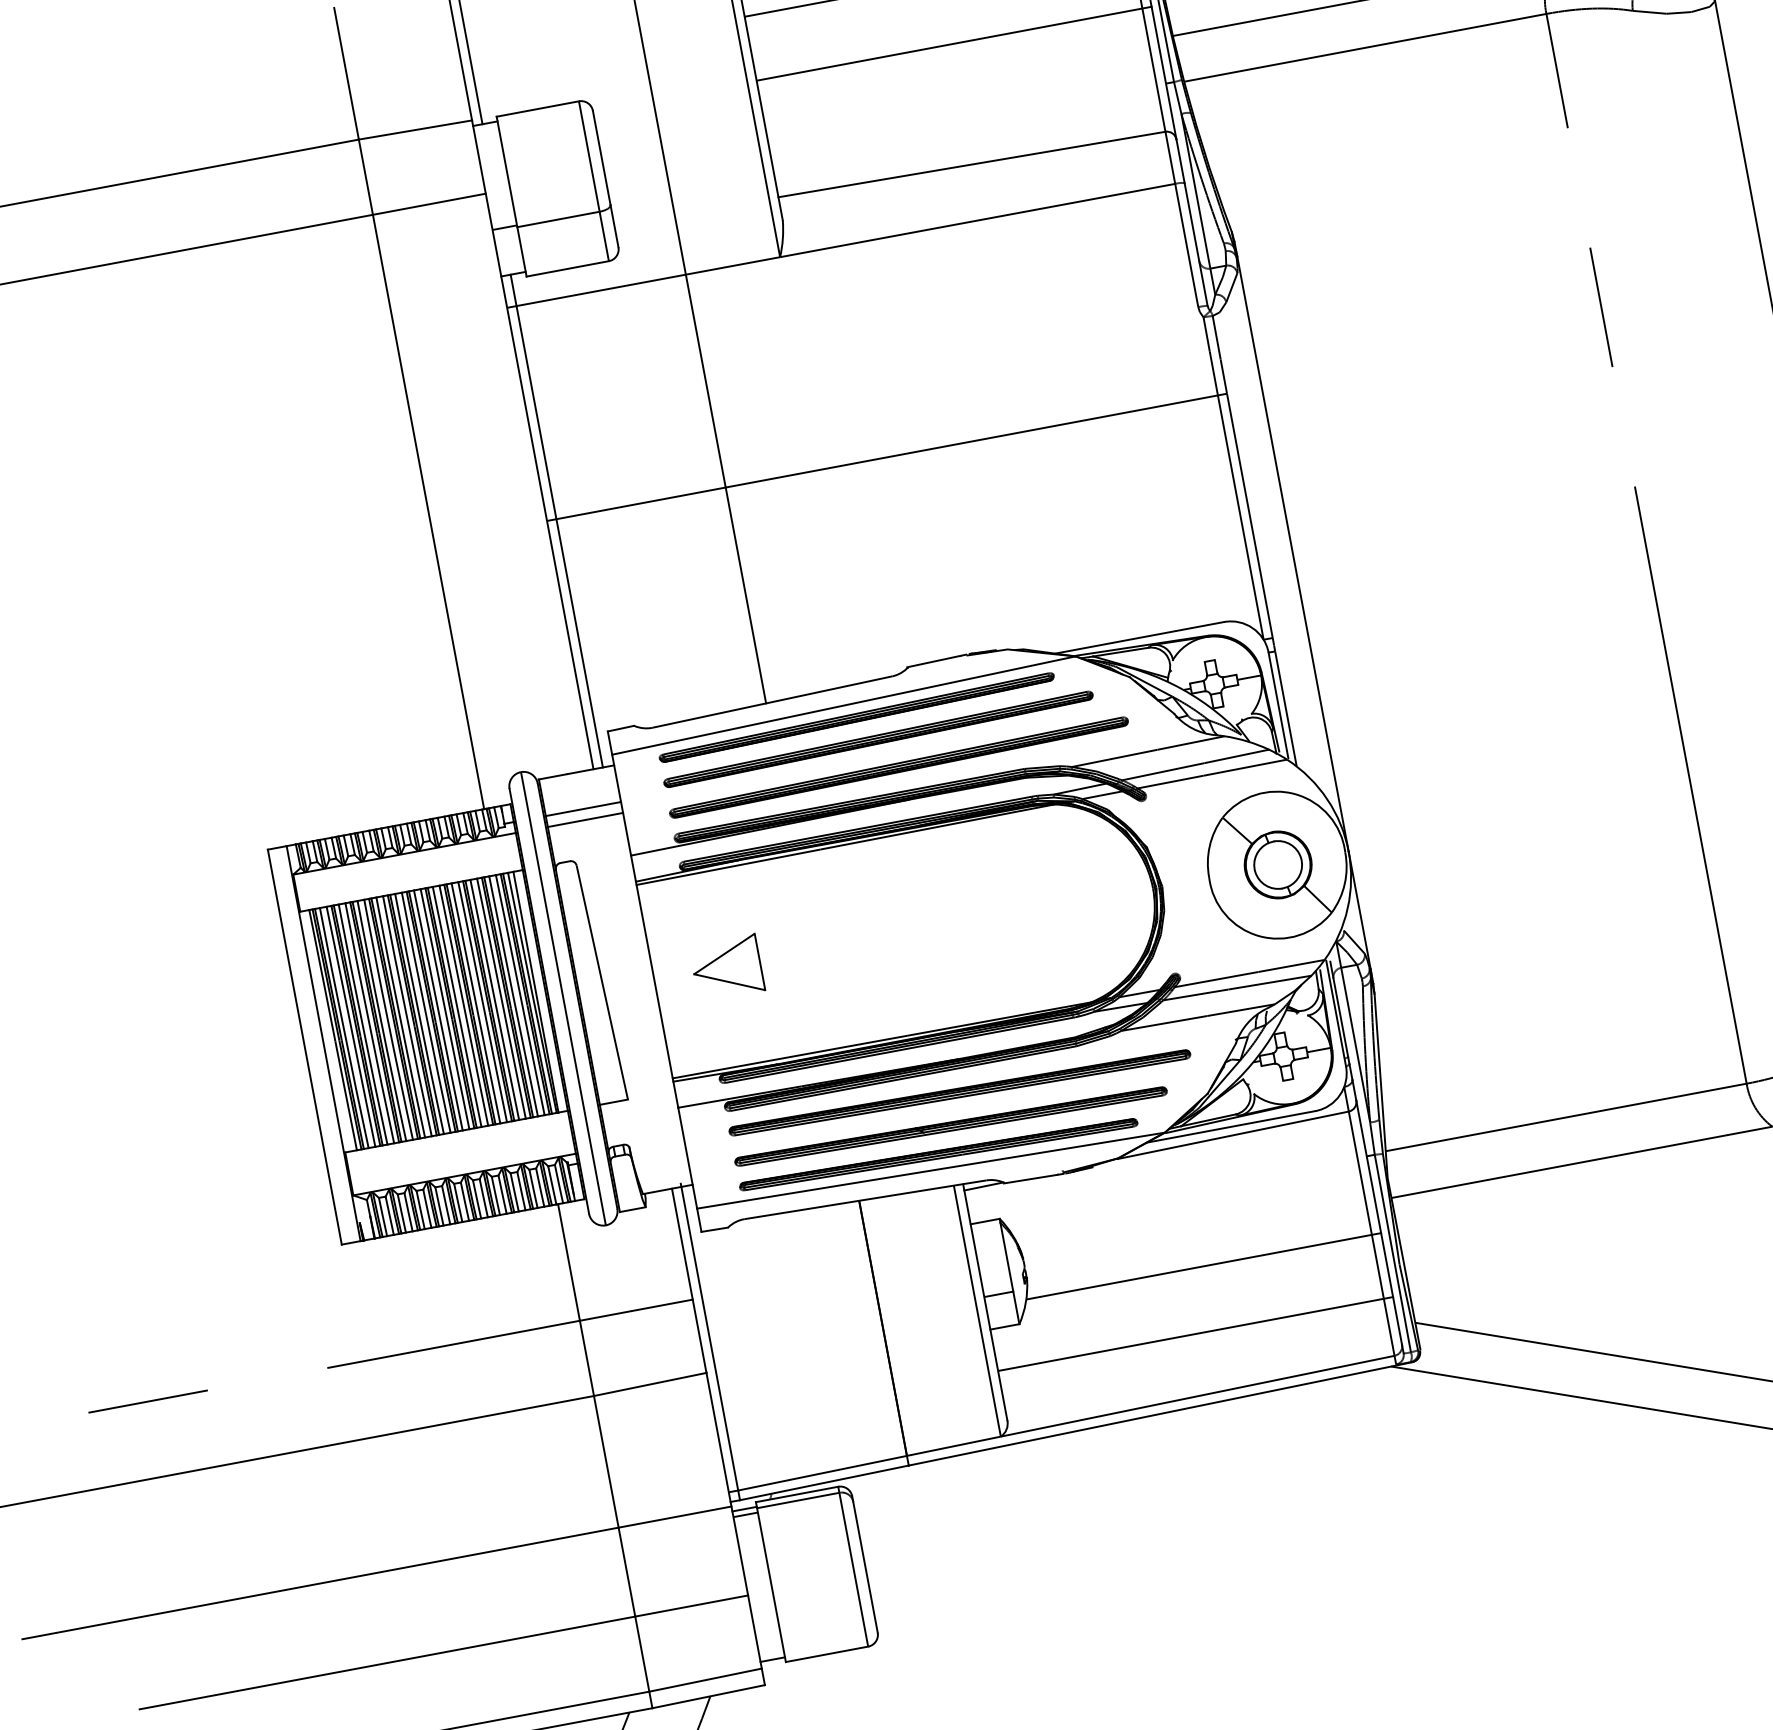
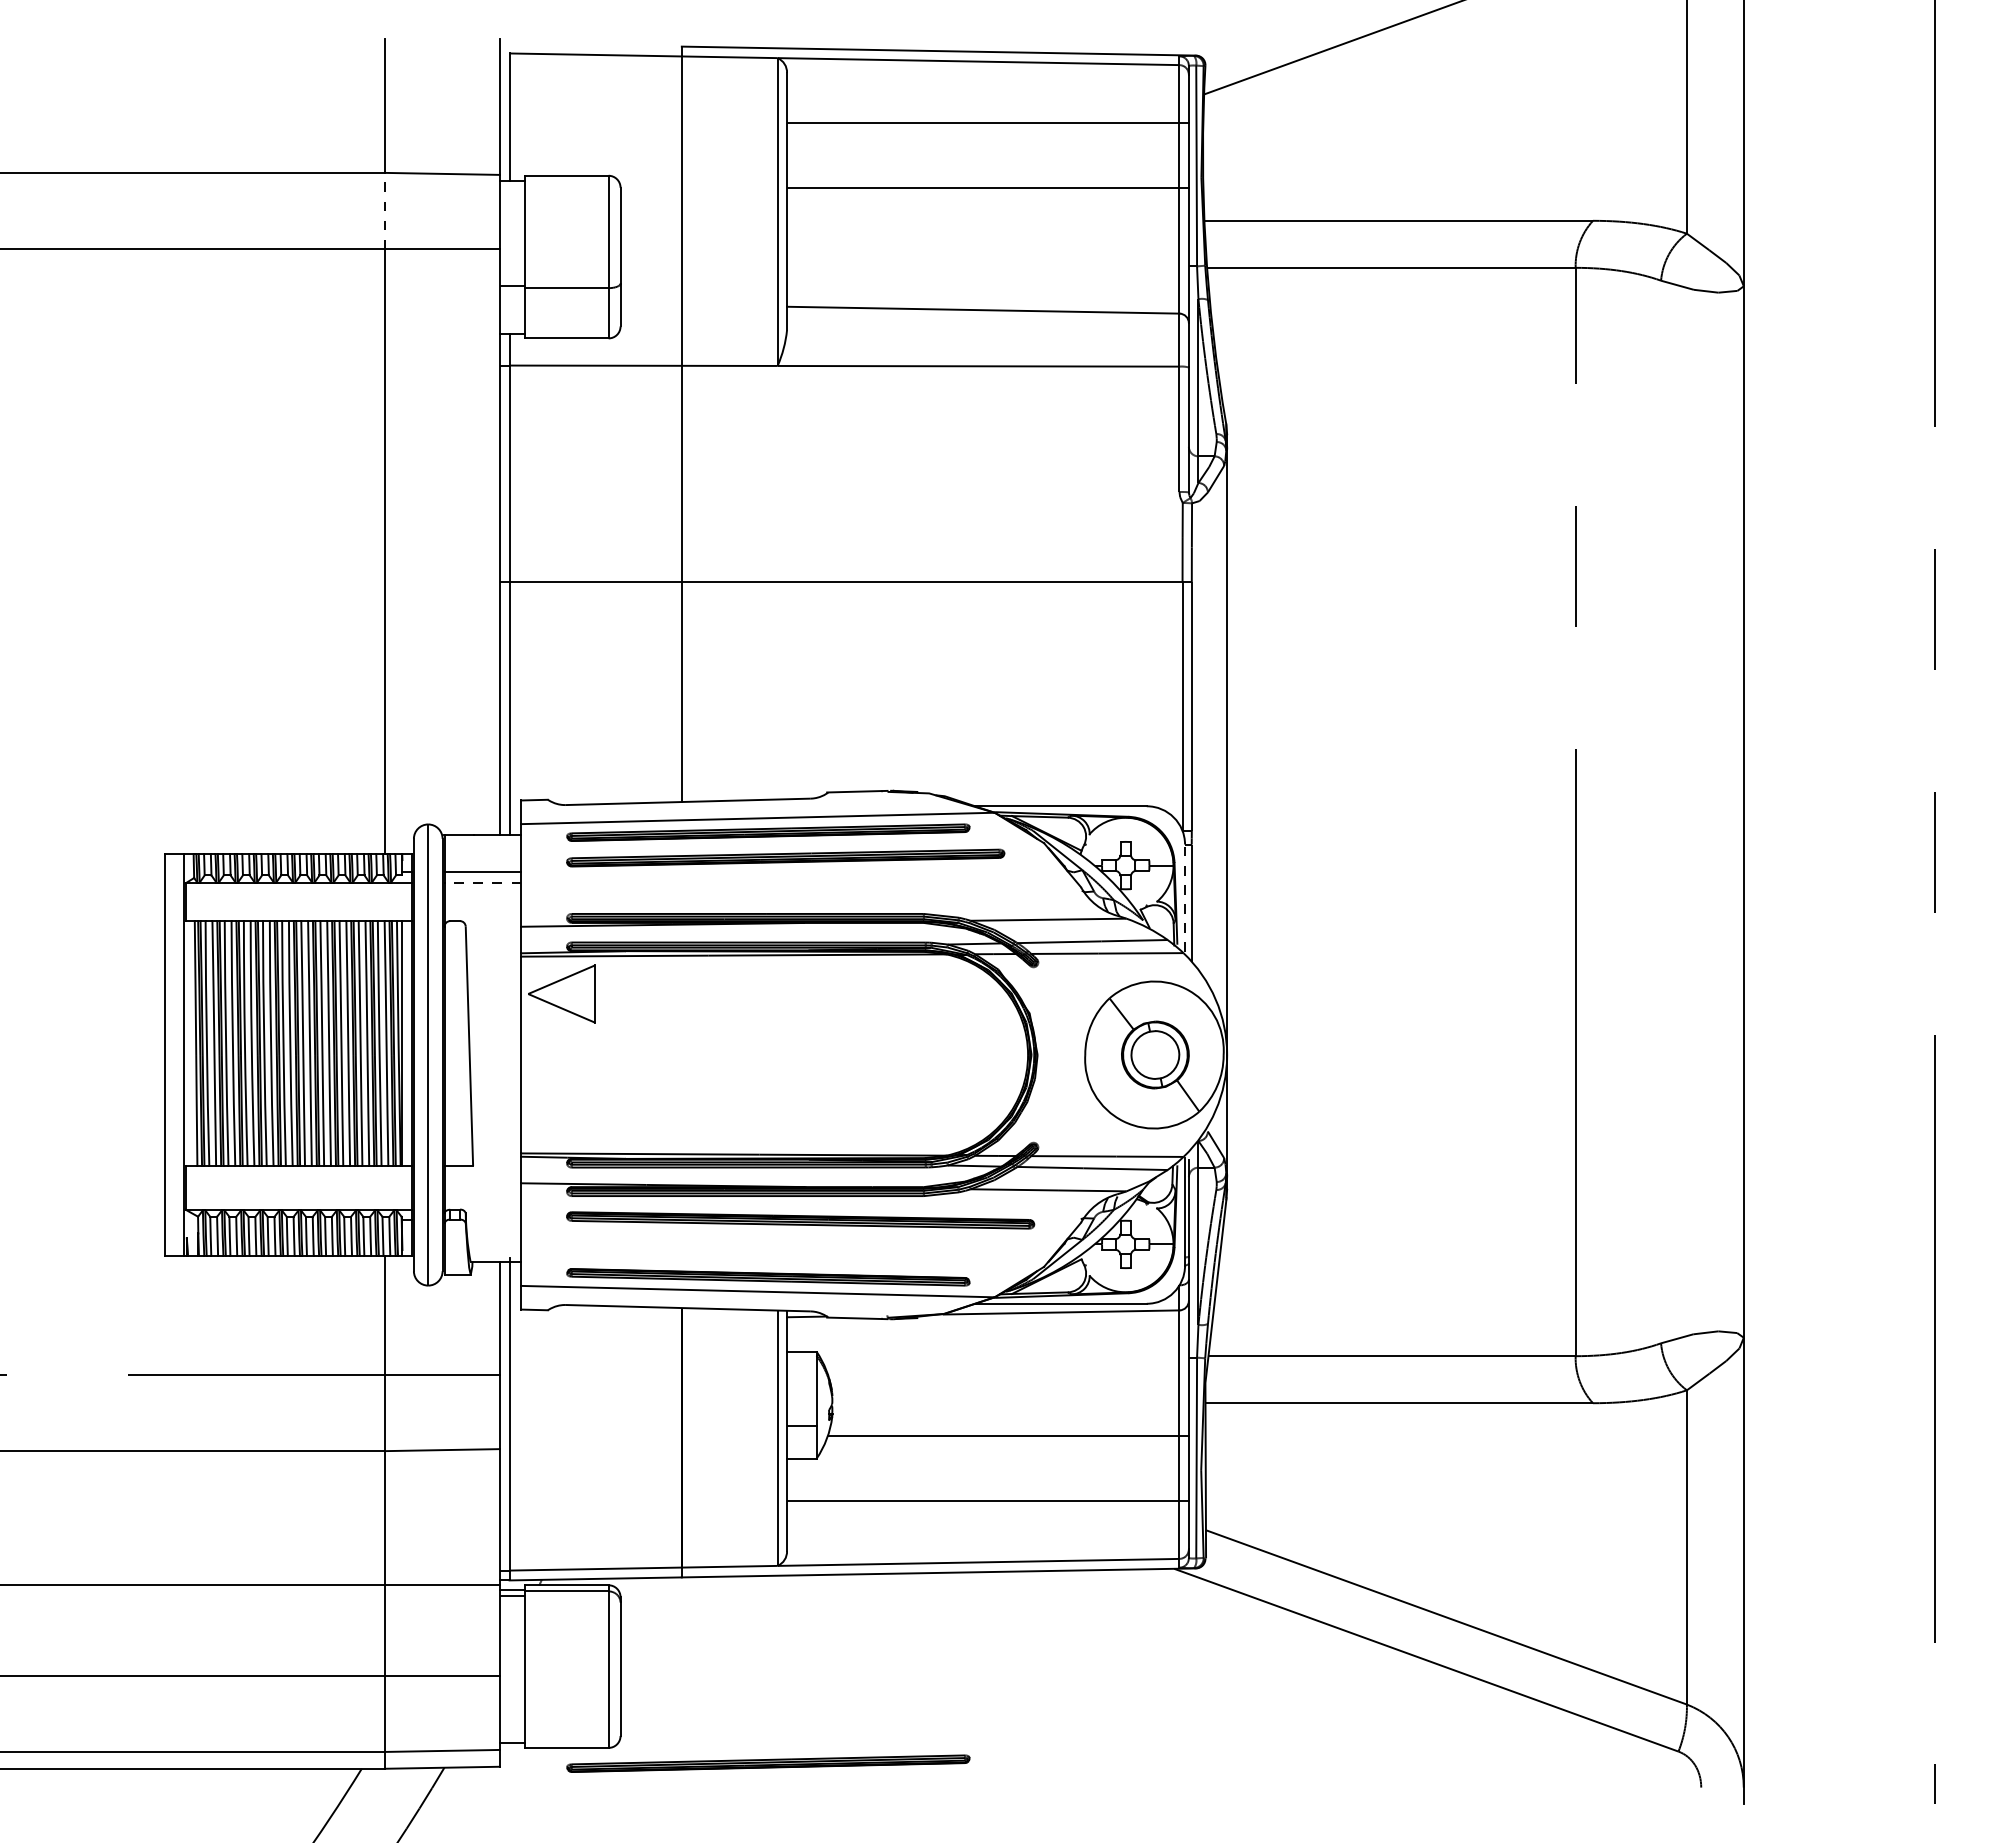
line: (366, 176) -> (385, 210), solid -> dashed
line: (1278, 705) -> (1185, 898), solid -> dashed
part: (898, 767) -> (800, 889), removed
line: (585, 820) -> (482, 883), solid -> dashed
part: (726, 967) -> (561, 993), moved
part: (950, 1126) -> (785, 1251), removed
part: (1028, 1632) -> (768, 1763), added

